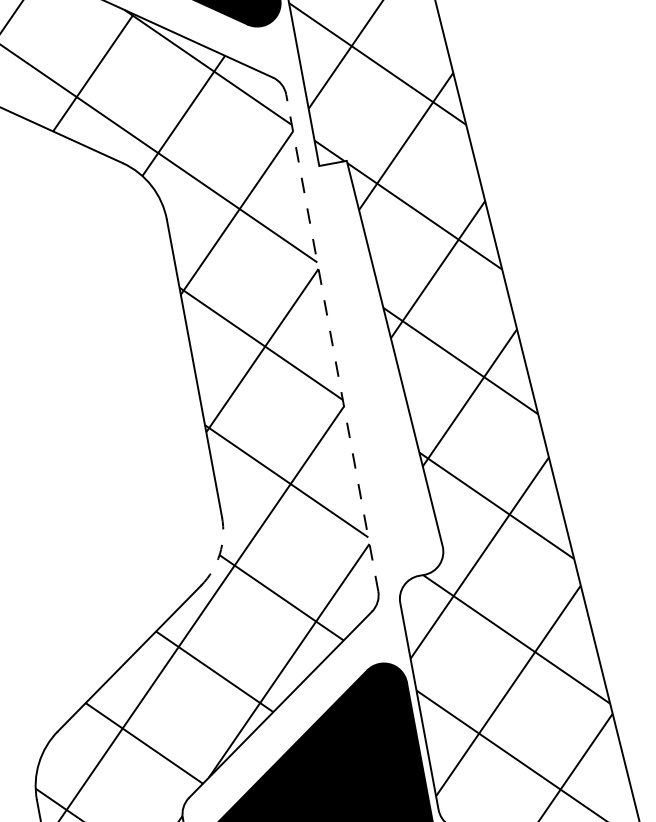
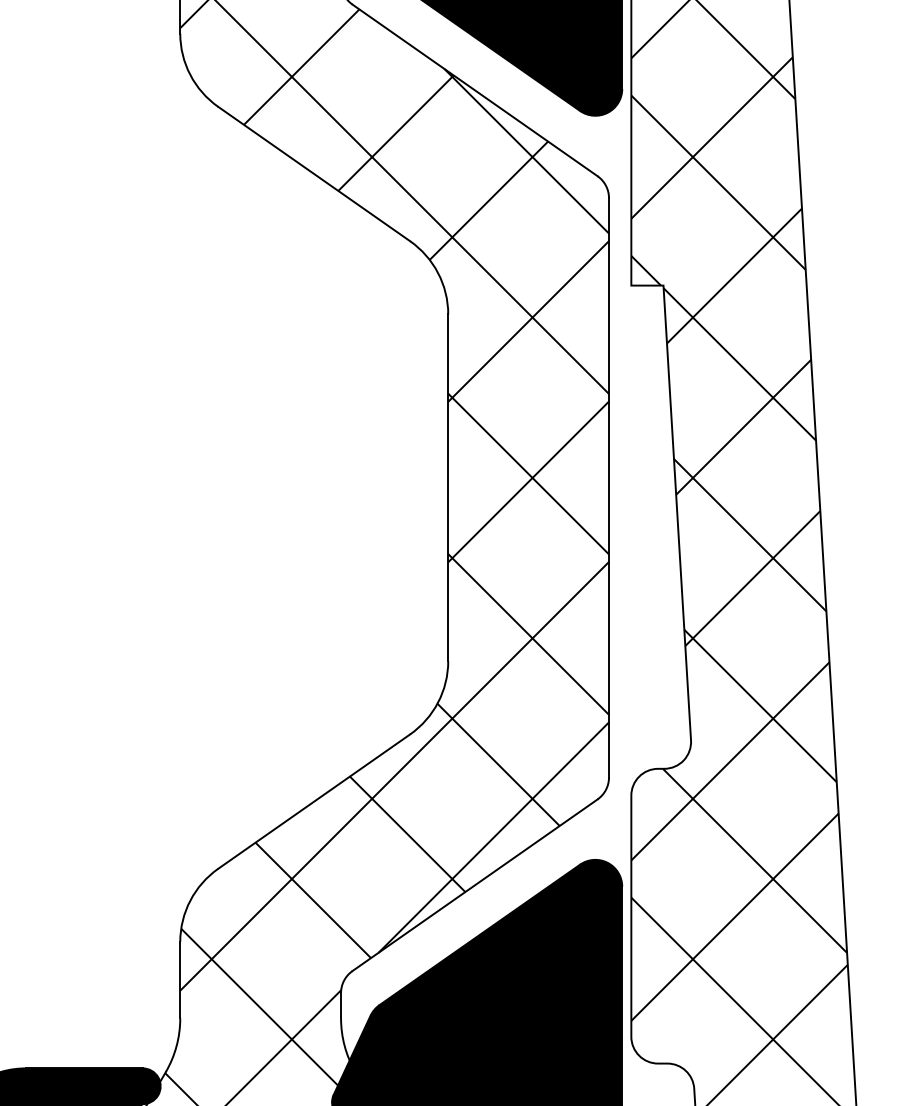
line: (332, 342) -> (609, 487), dashed -> solid
arc: (220, 553) -> (438, 702), dashed -> solid

